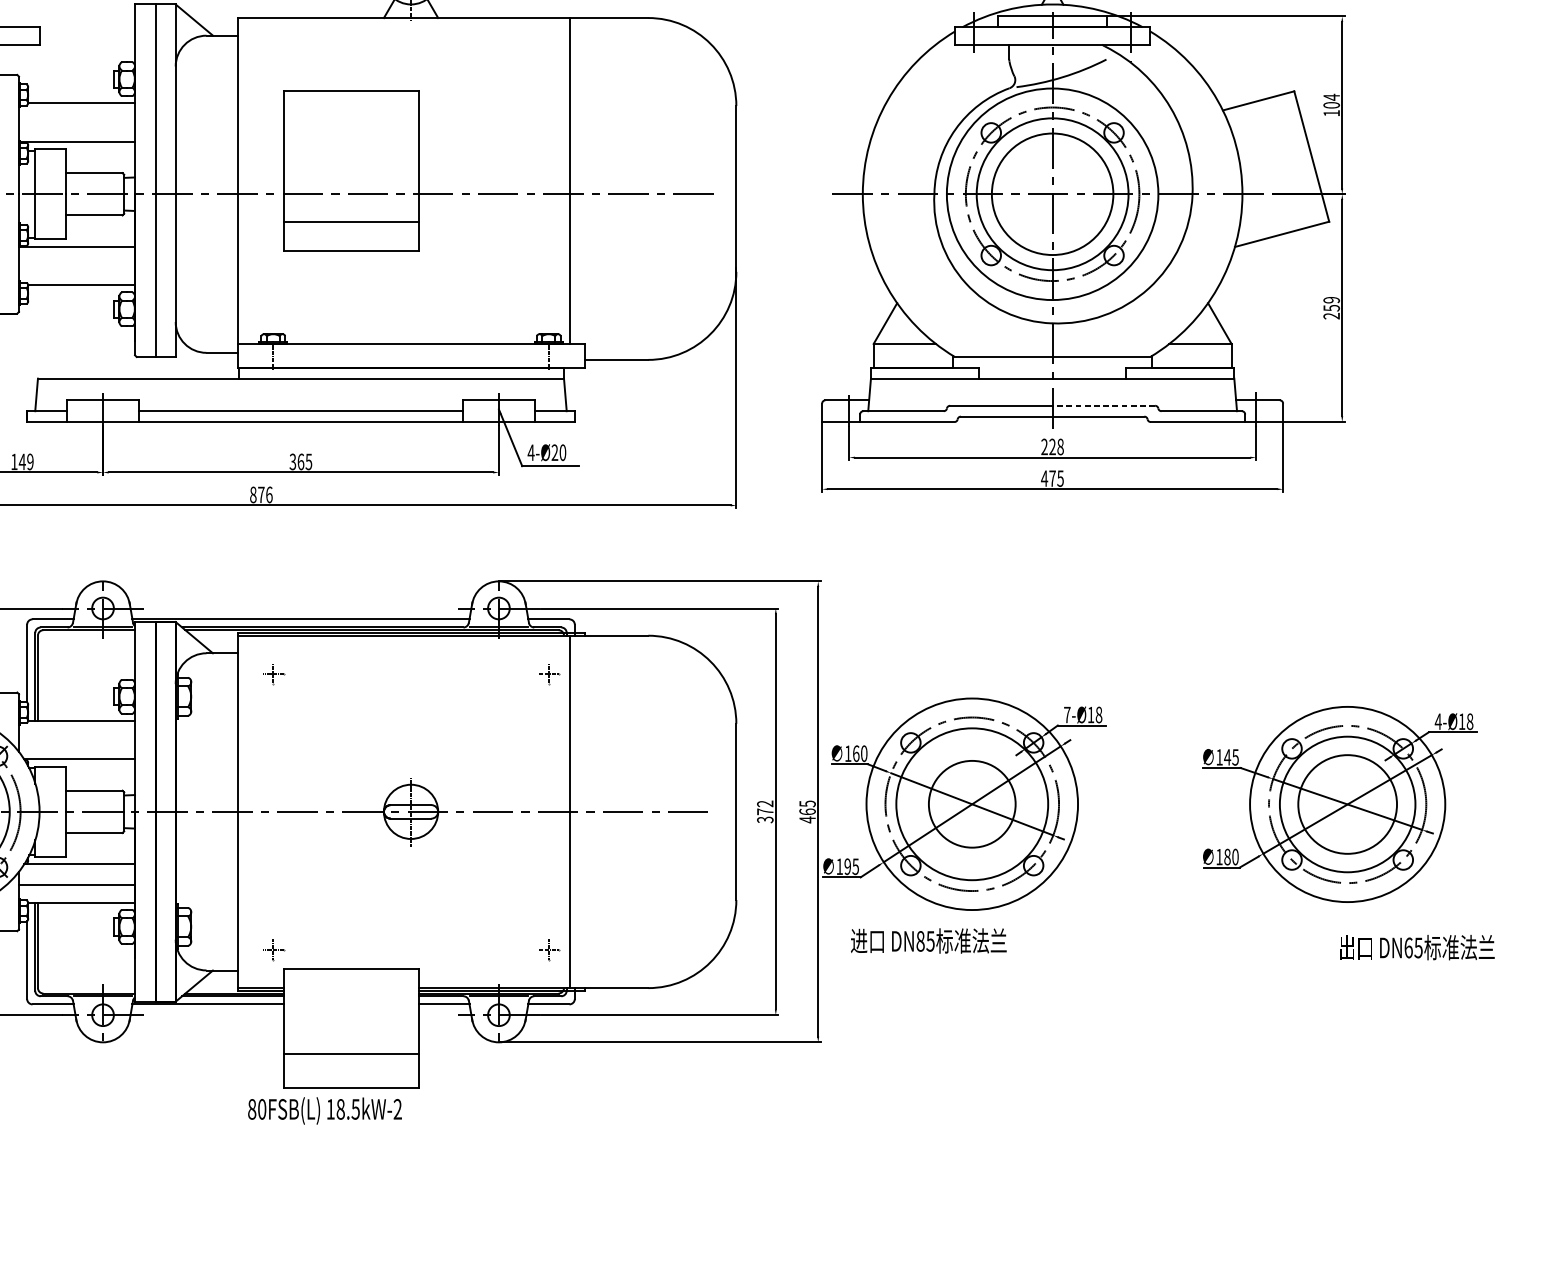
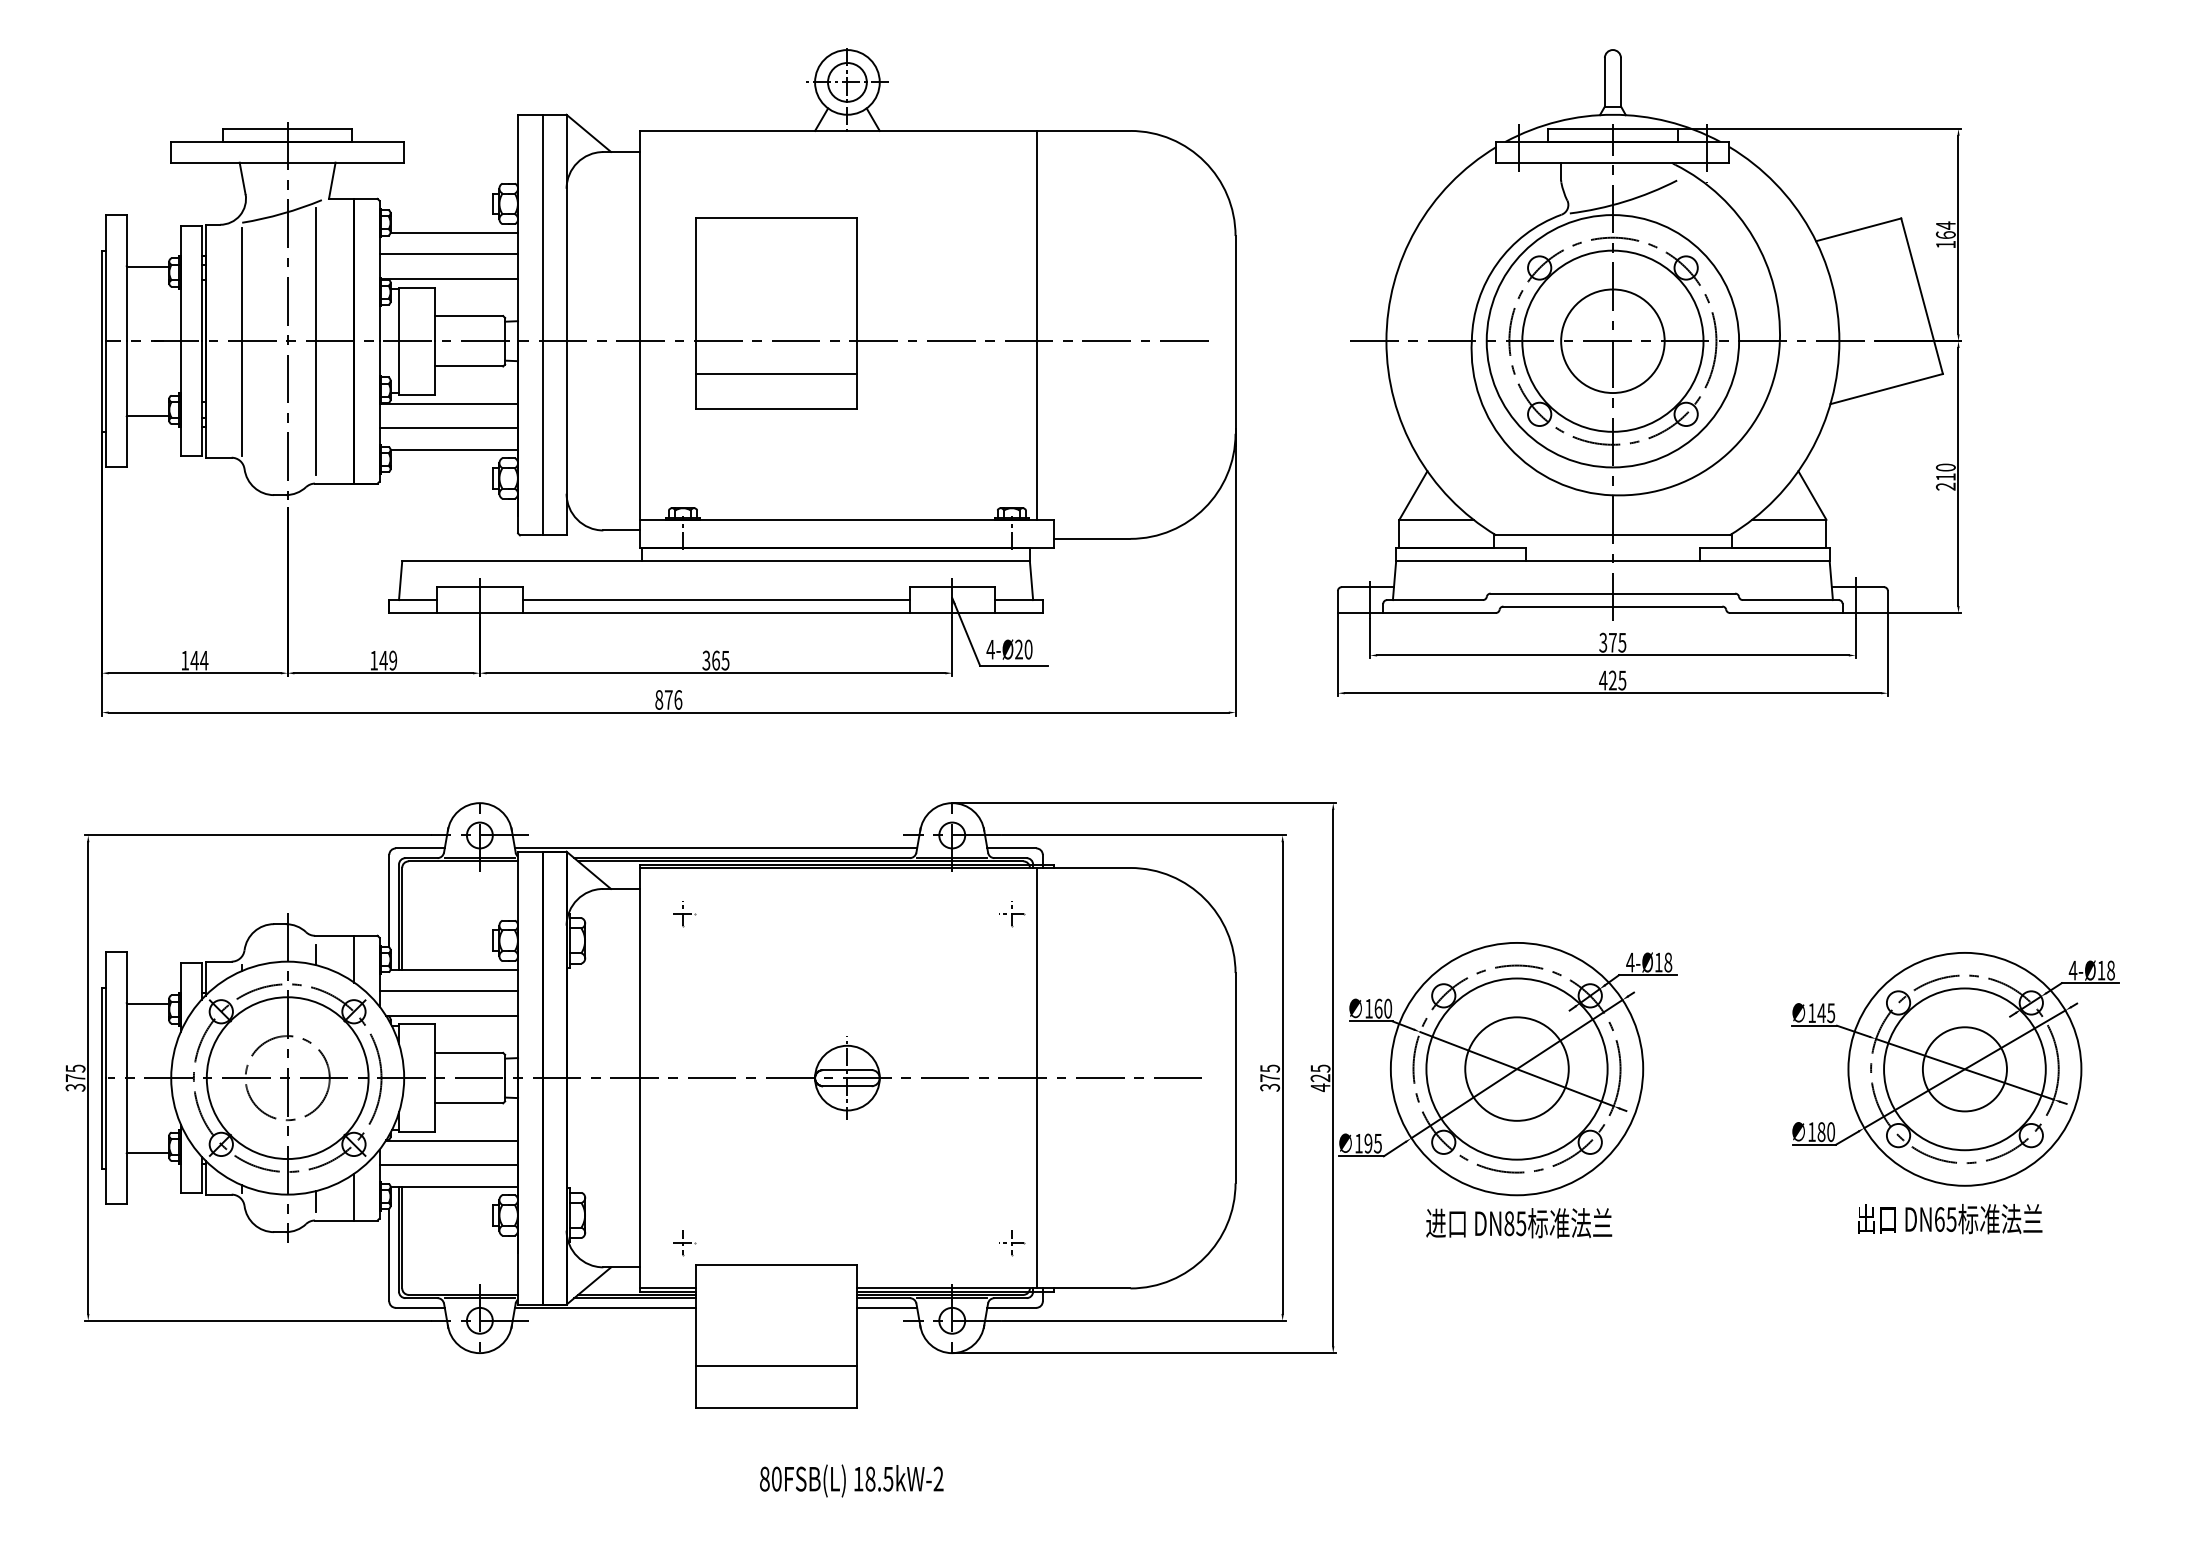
text: (1331, 104) -> (1945, 234), 104 -> 164
line: (76, 121) -> (448, 254), added
circle: (1052, 194) -> (1612, 341), size x0.71
line: (76, 267) -> (448, 428), added
text: (1331, 304) -> (1945, 472), 259 -> 210
line: (1103, 405) -> (1673, 593), dashed -> solid
text: (1052, 446) -> (1612, 642), 228 -> 375
text: (1052, 478) -> (1612, 680), 475 -> 425
text: (1067, 714) -> (1630, 962), 7-Ø18 -> 4-Ø18
line: (76, 739) -> (448, 991), added
text: (765, 803) -> (1270, 1068), 372 -> 375
circle: (1347, 804) -> (1964, 1069), size x0.71
text: (807, 812) -> (1320, 1078), 465 -> 425
text: (929, 941) -> (1519, 1223), moved
text: (1417, 947) -> (1950, 1219), moved
text: (324, 1110) -> (851, 1480), moved

